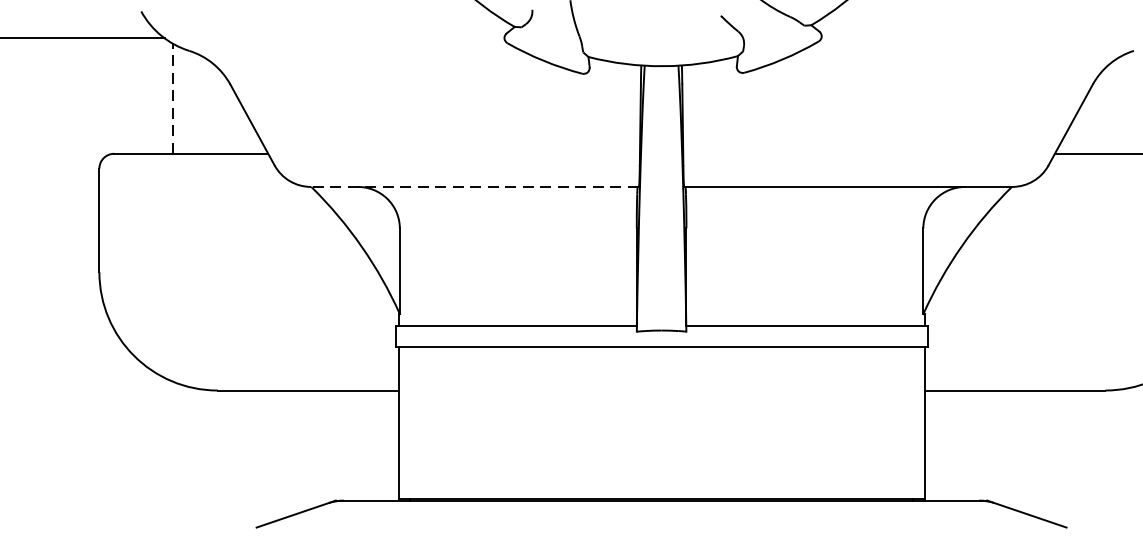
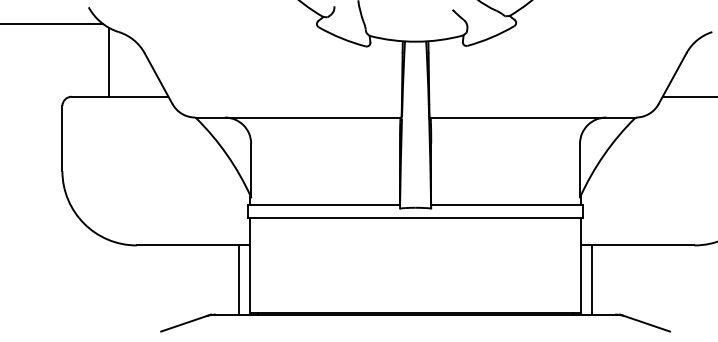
line: (172, 99) -> (108, 62), dashed -> solid
line: (475, 186) -> (298, 117), dashed -> solid
line: (381, 444) -> (239, 279), added
line: (943, 444) -> (592, 279), added

